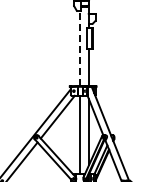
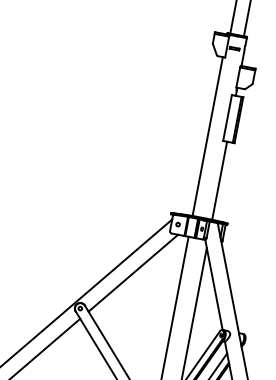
line: (79, 48) -> (207, 136), dashed -> solid

